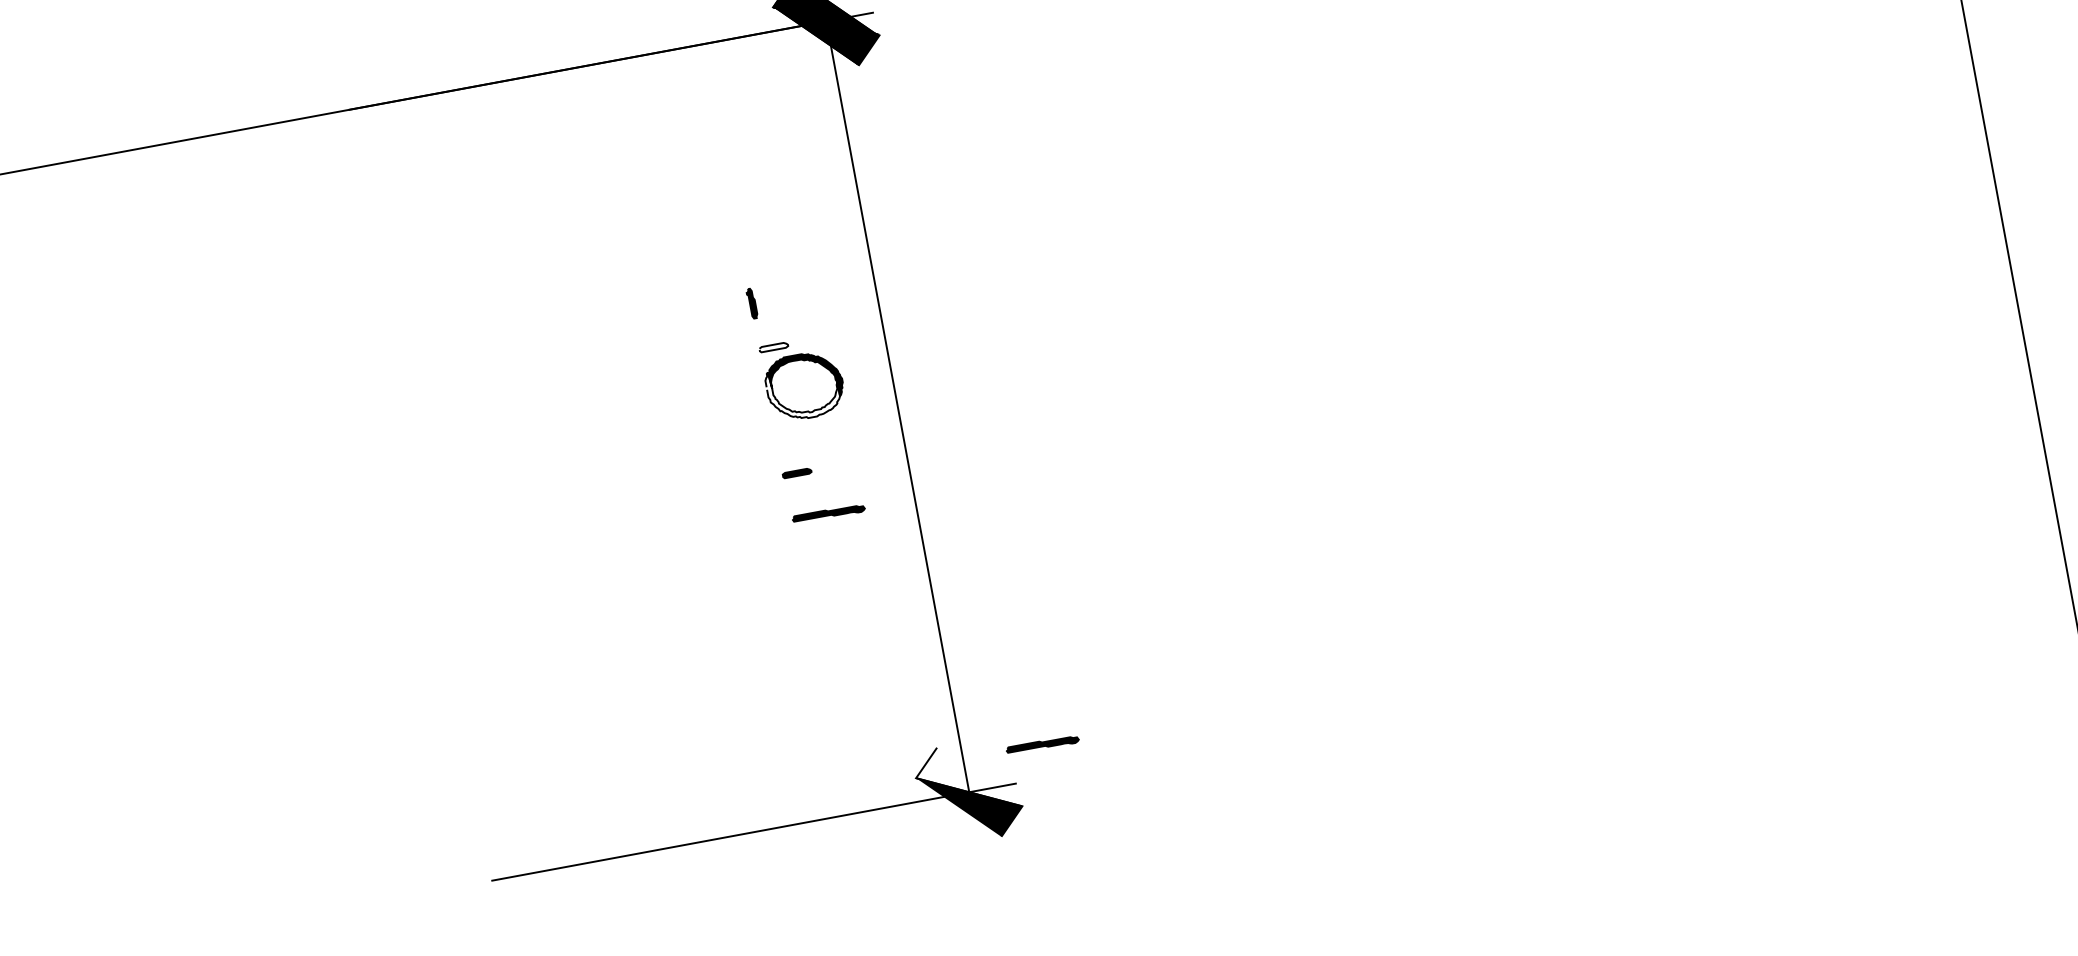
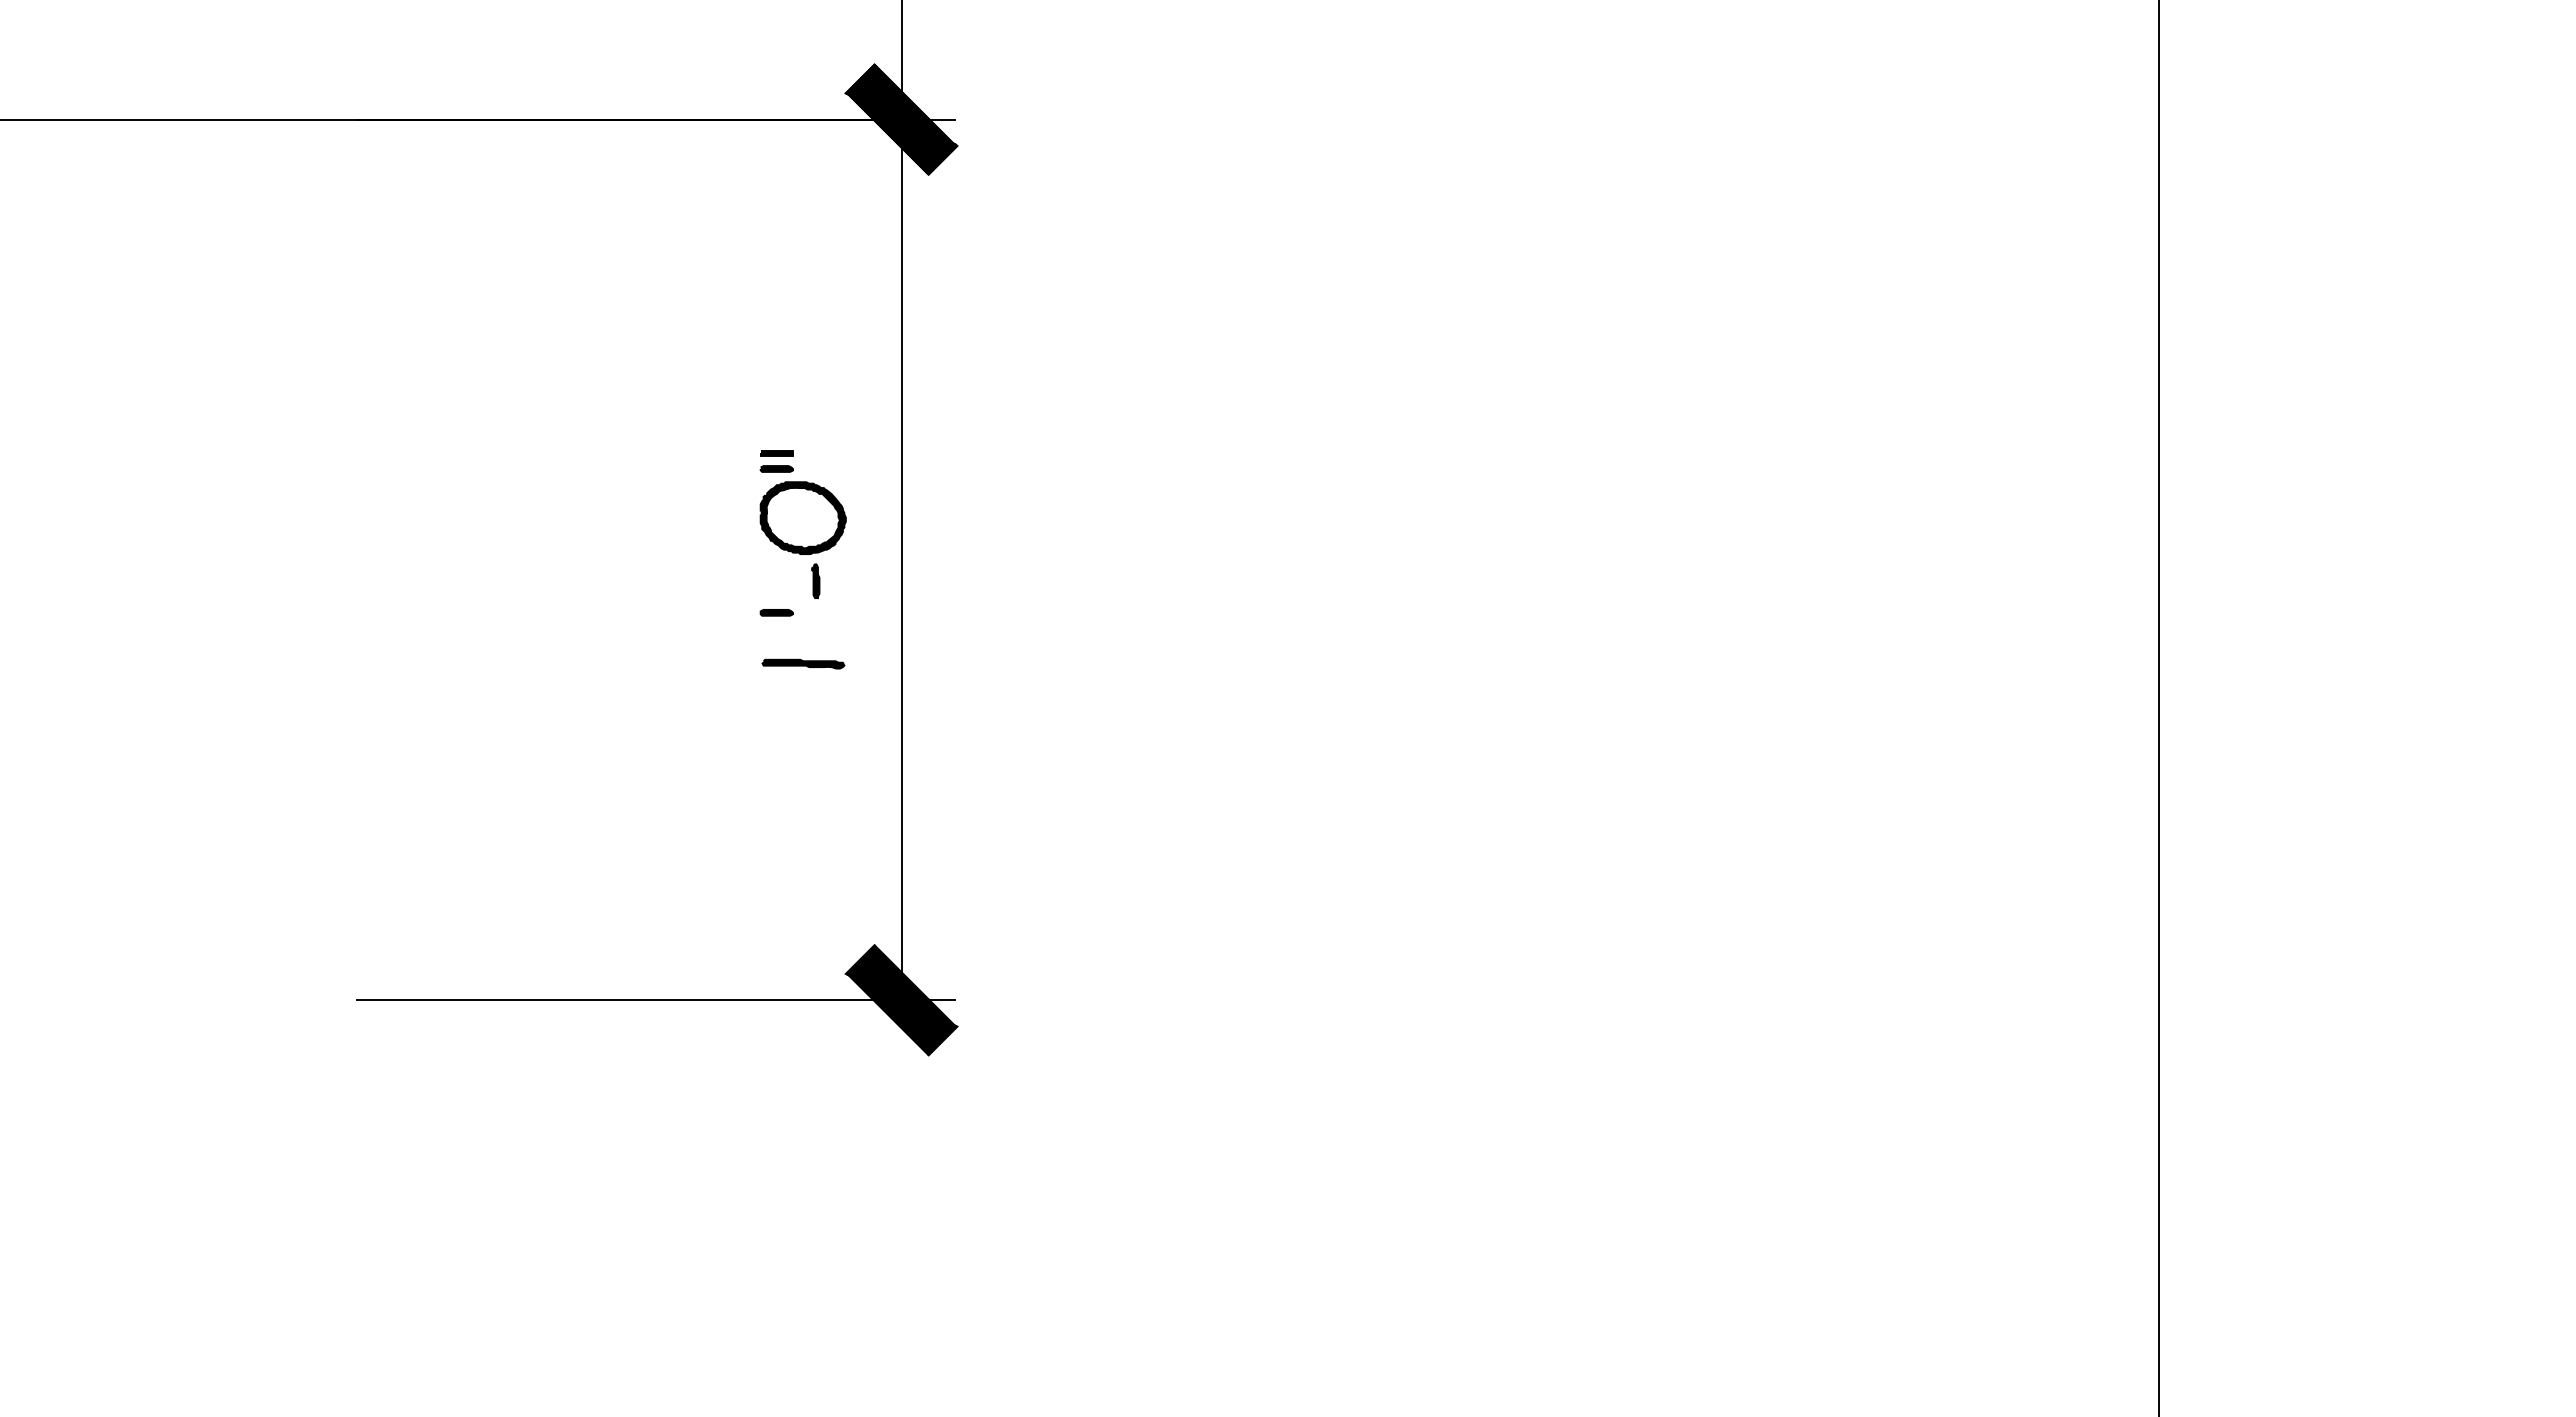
part: (751, 303) -> (815, 580), moved
part: (771, 333) -> (776, 453), added
fill: (773, 347) -> (776, 468), added
fill: (802, 392) -> (799, 524), added
part: (1042, 744) -> (992, 962), removed
fill: (966, 779) -> (901, 985), added

